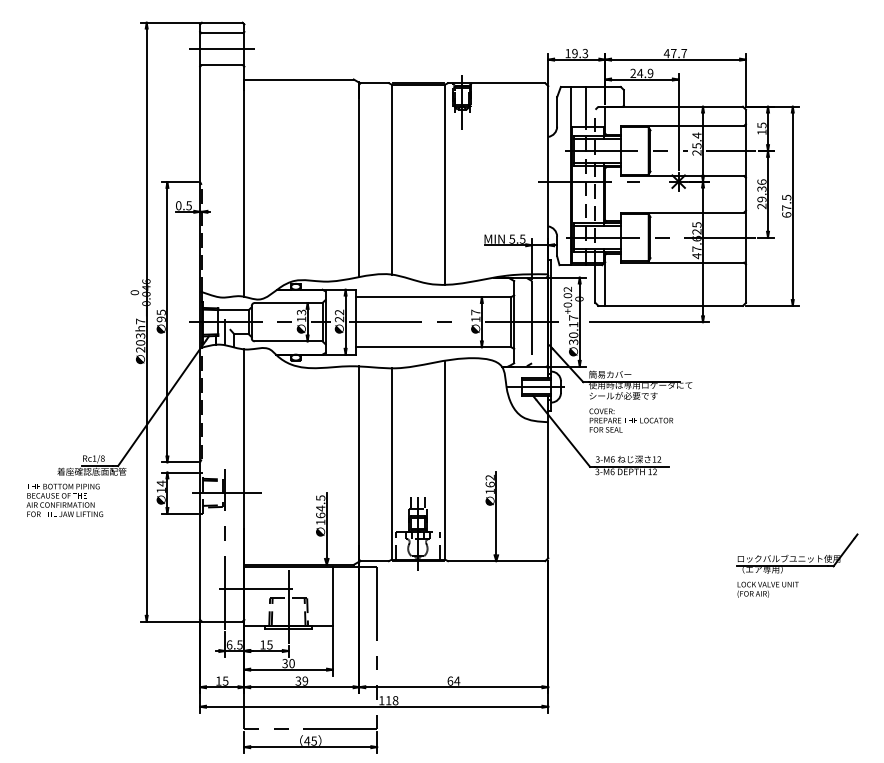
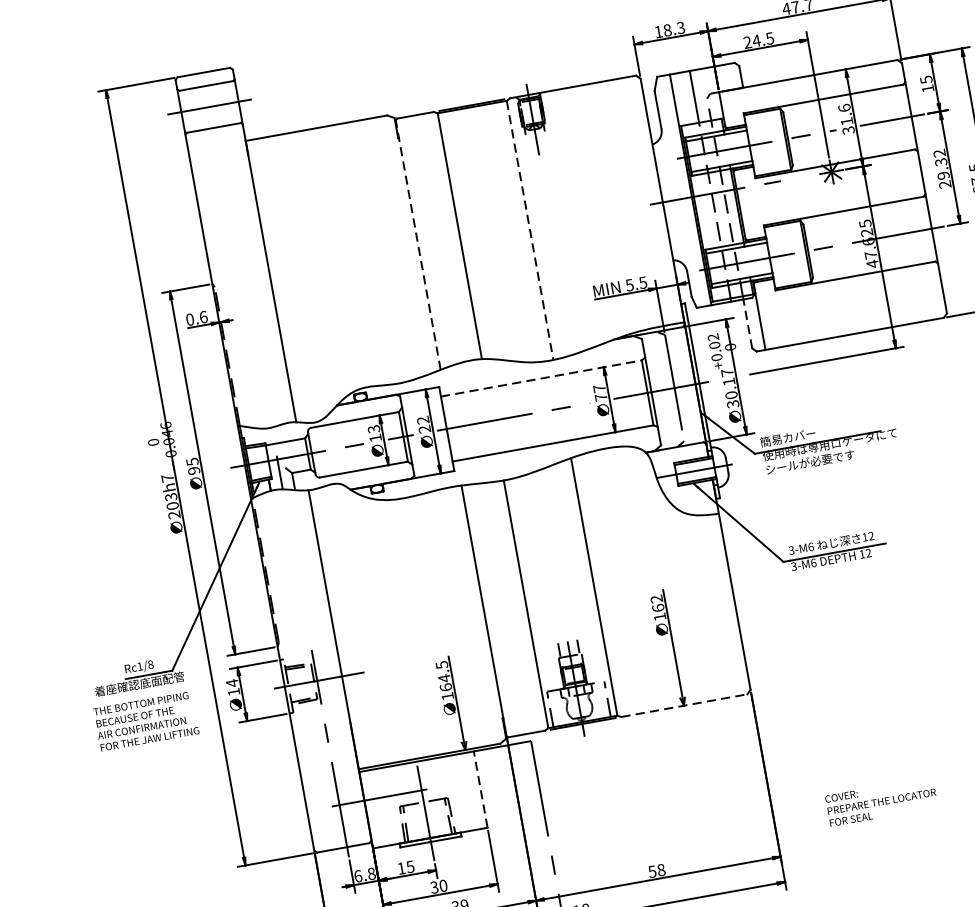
text: (574, 53) -> (666, 30), 19.3 -> 18.3
text: (650, 72) -> (769, 37), 24.9 -> 24.5
text: (696, 143) -> (845, 118), 25.4 -> 31.6
line: (359, 180) -> (418, 244), solid -> dashed
text: (761, 181) -> (938, 152), 29.36 -> 29.32
line: (445, 185) -> (530, 231), solid -> dashed
text: (188, 205) -> (202, 317), 0.5 -> 0.6
line: (595, 284) -> (747, 324), solid -> dashed
line: (433, 297) -> (541, 379), solid -> dashed
text: (475, 319) -> (600, 397), 17 -> 77
text: (631, 420) -> (881, 801), moved
text: (64, 500) -> (145, 721), moved
line: (496, 561) -> (684, 706), solid -> dashed
line: (332, 596) -> (480, 789), solid -> dashed
text: (239, 644) -> (370, 873), 6.5 -> 6.8
text: (453, 680) -> (656, 870), 64 -> 58

